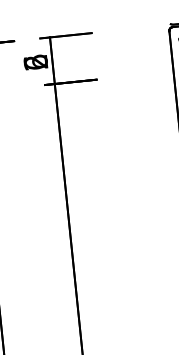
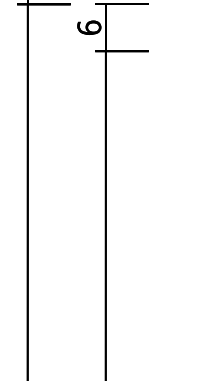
text: (36, 62) -> (89, 27), 2 -> 6

